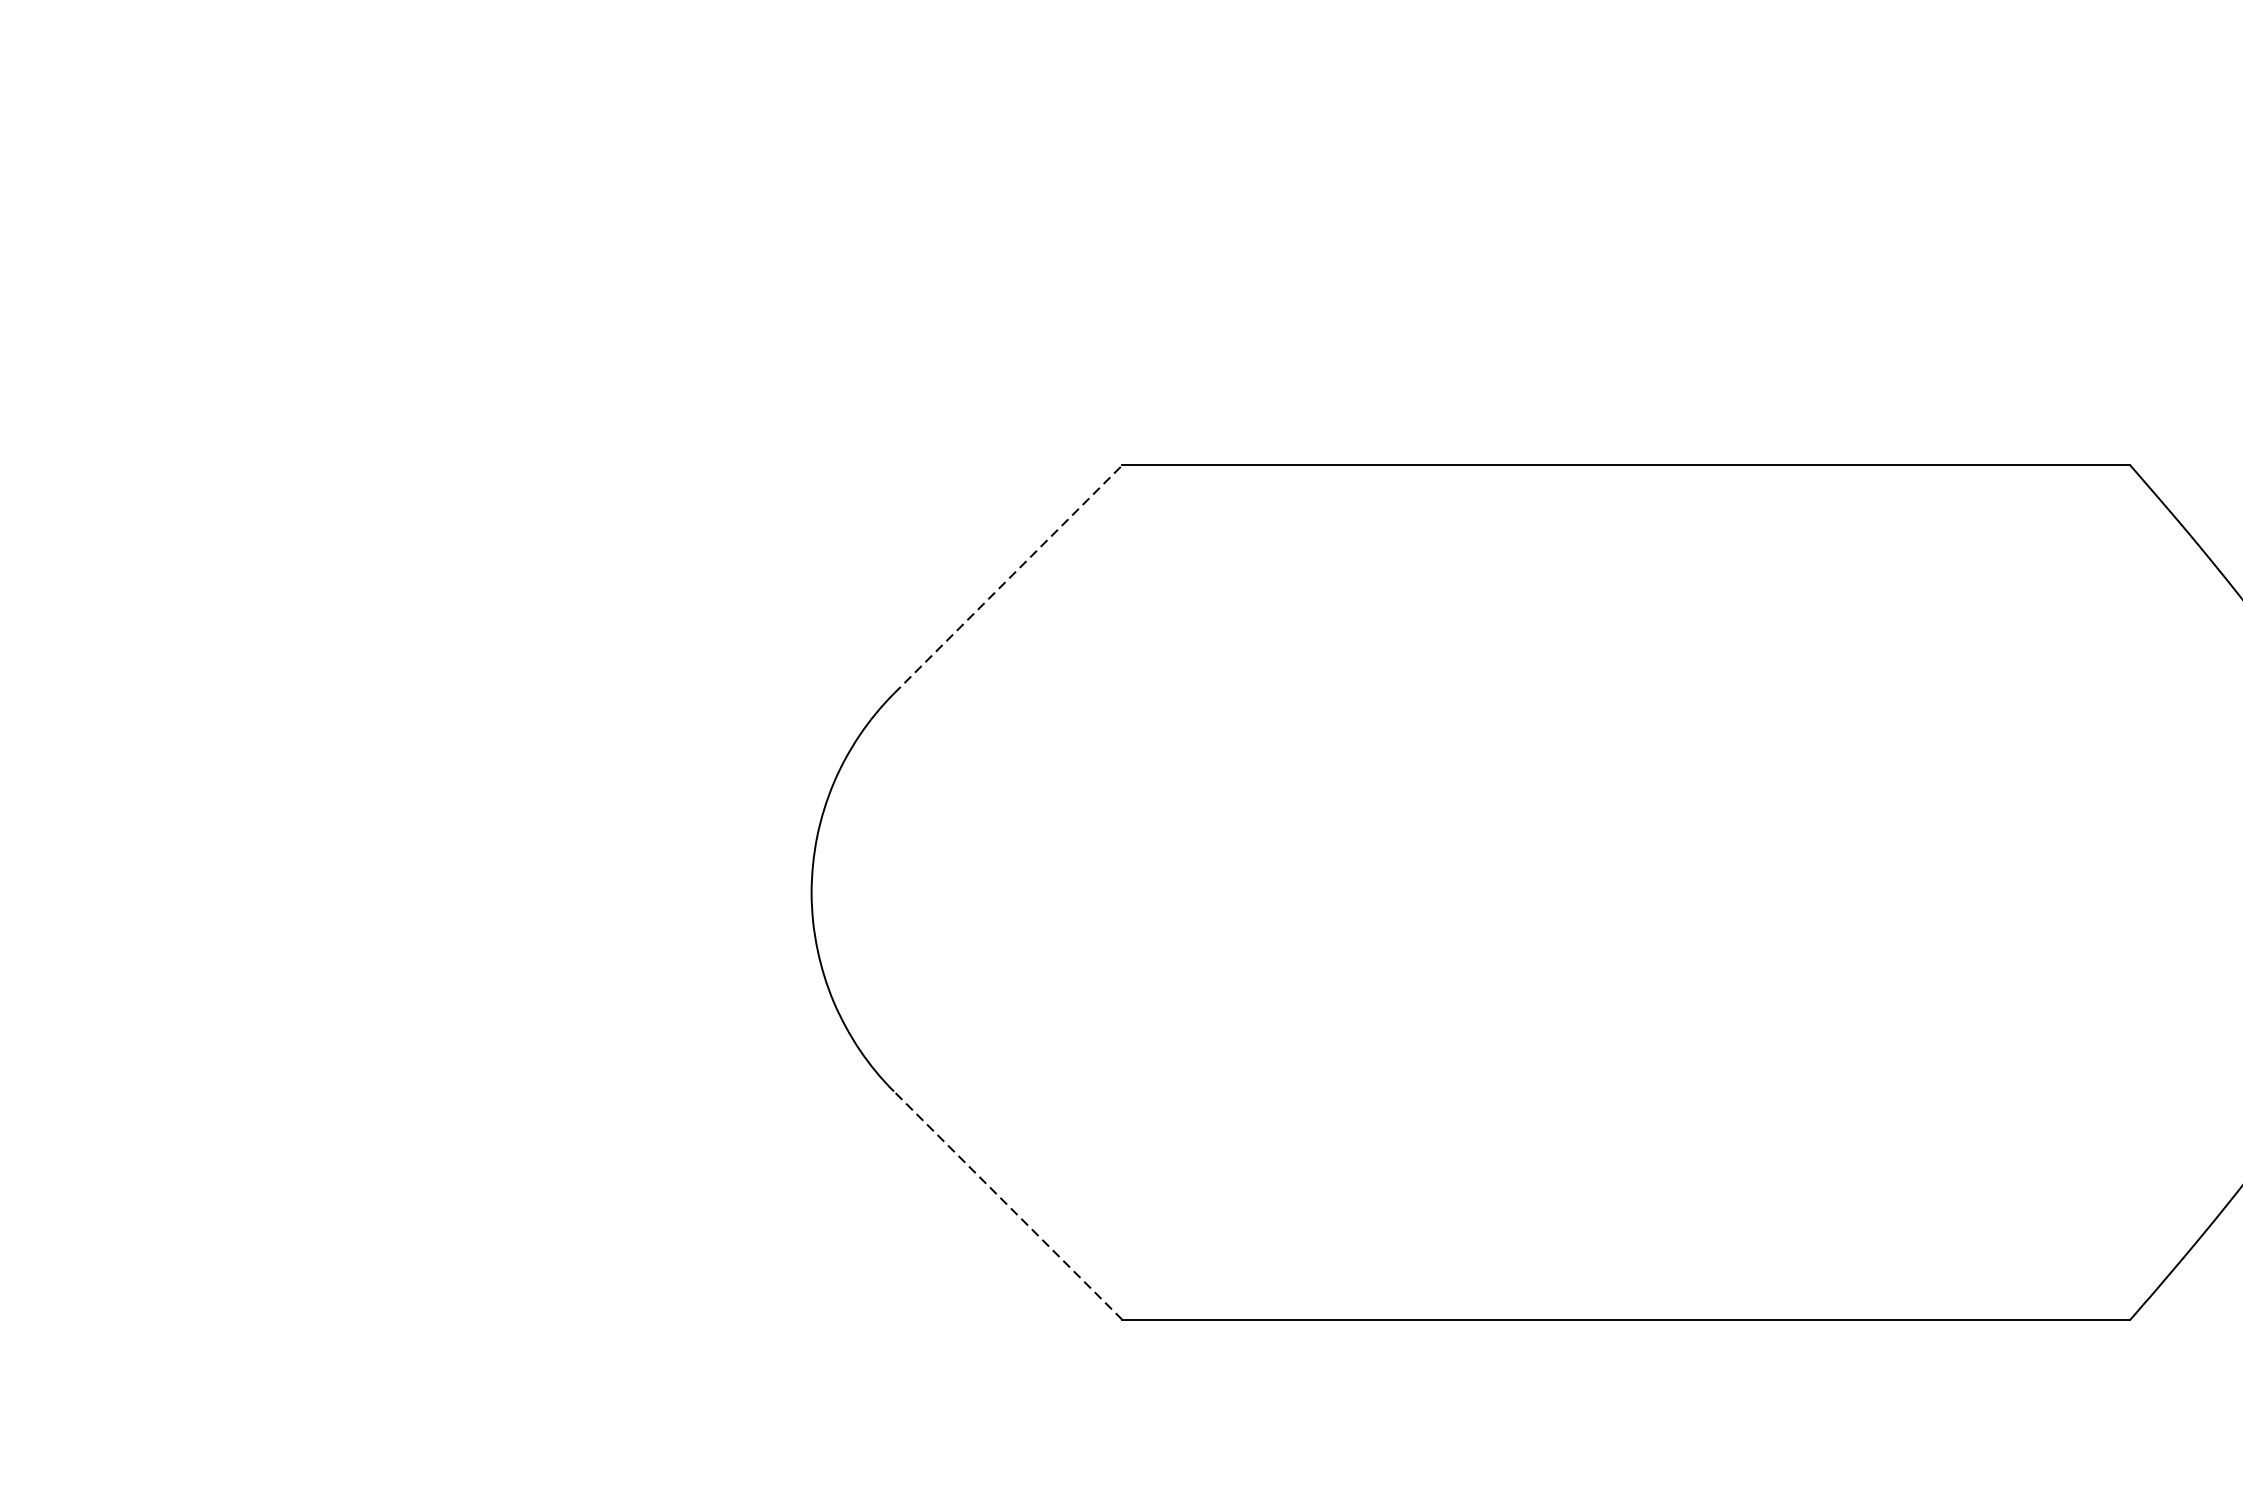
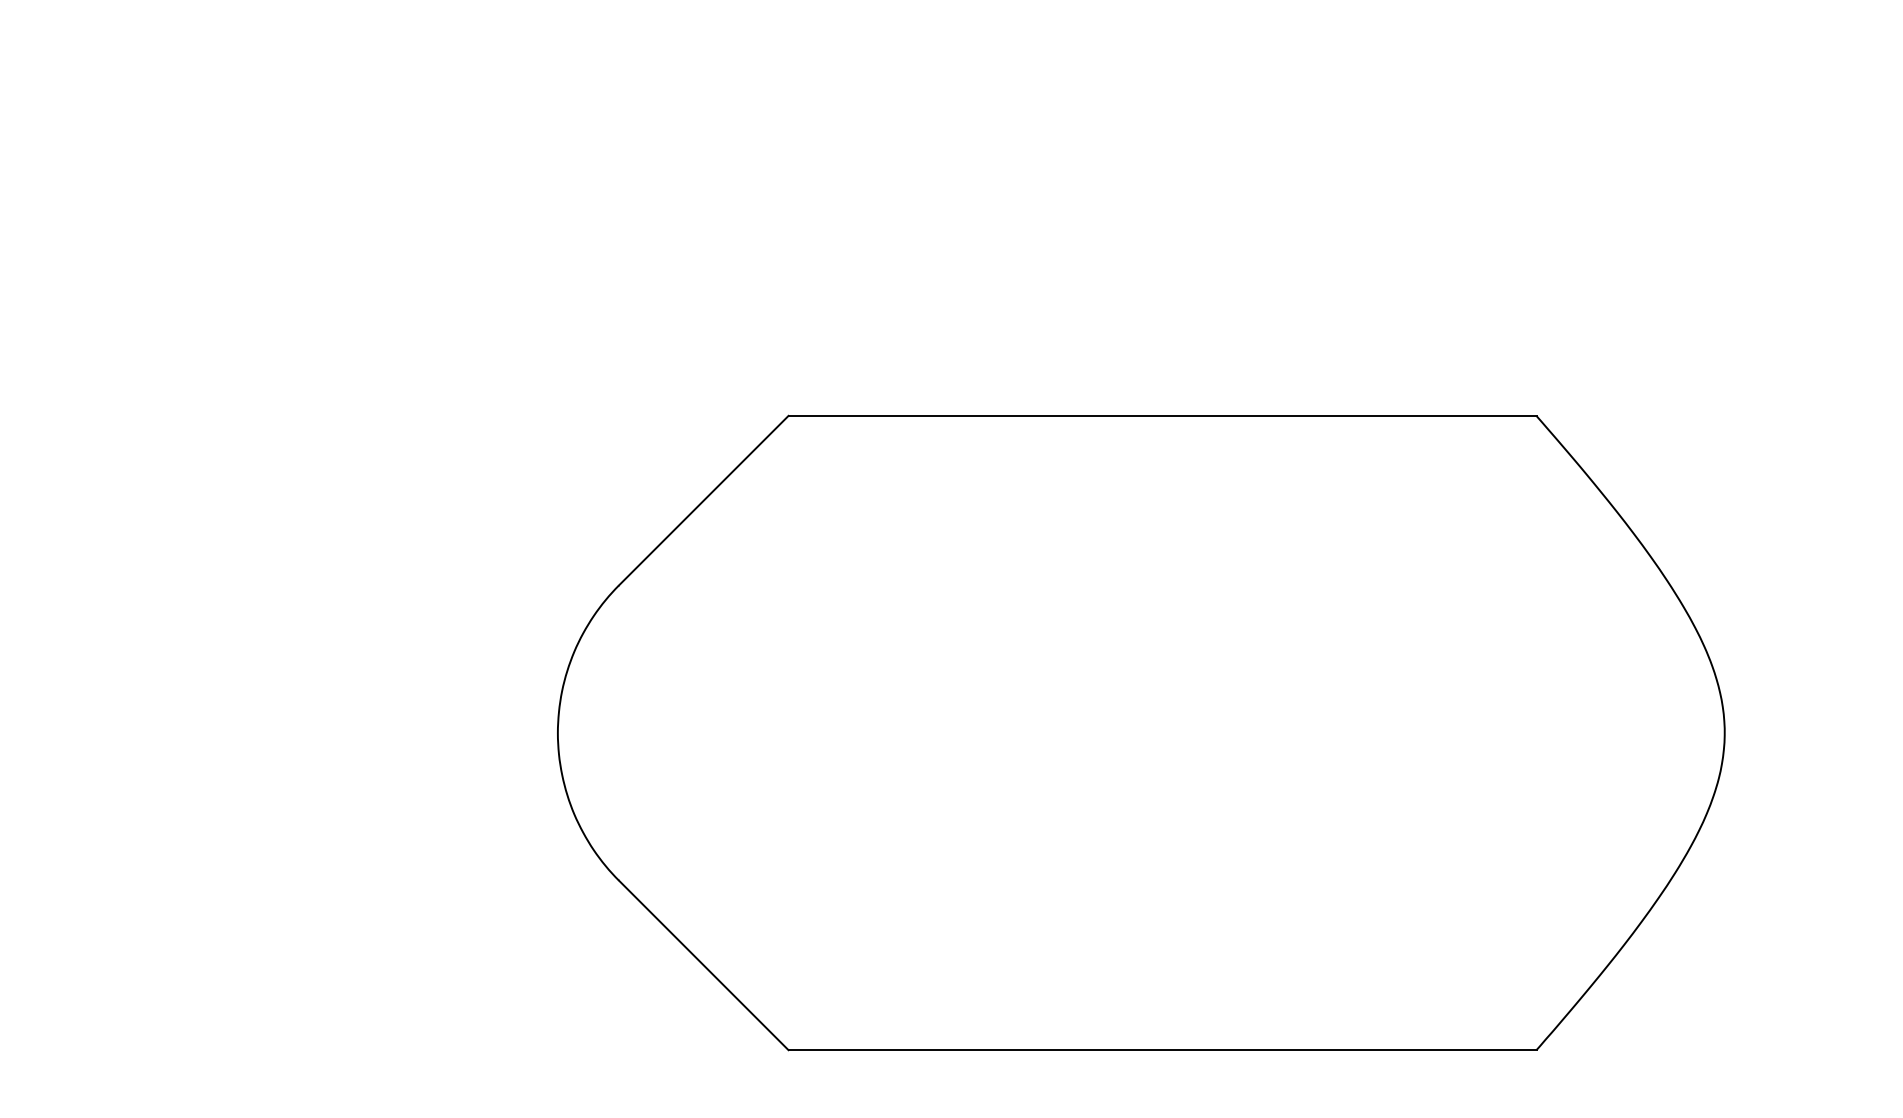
line: (1007, 579) -> (703, 500), dashed -> solid
line: (1007, 1205) -> (703, 965), dashed -> solid

